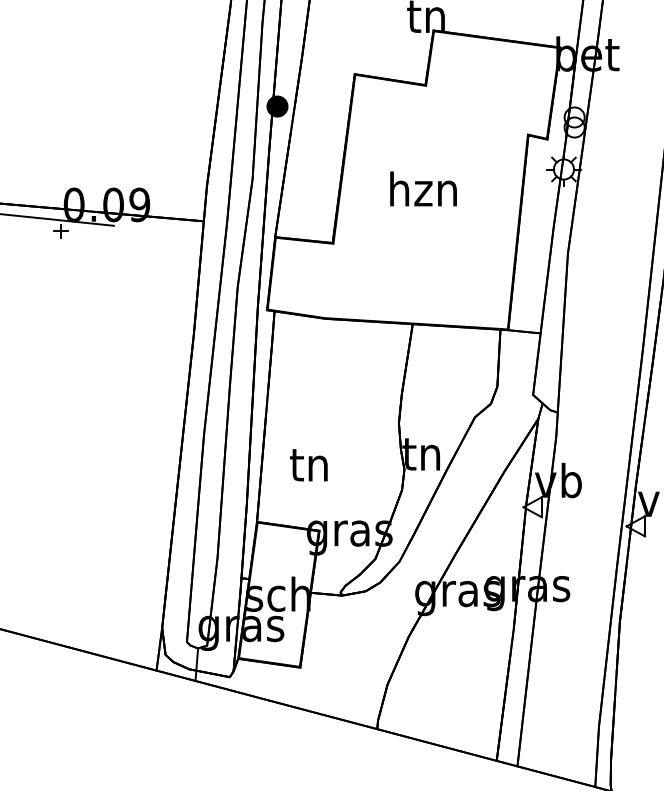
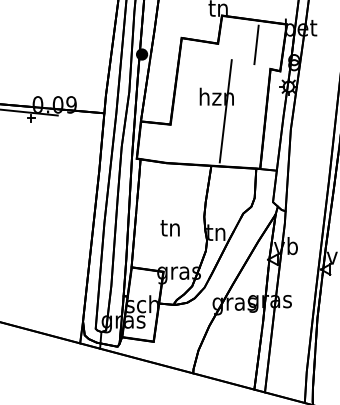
line: (500, 86) -> (256, 44), added
line: (440, 217) -> (225, 111), added
text: (307, 465) -> (169, 228), moved

